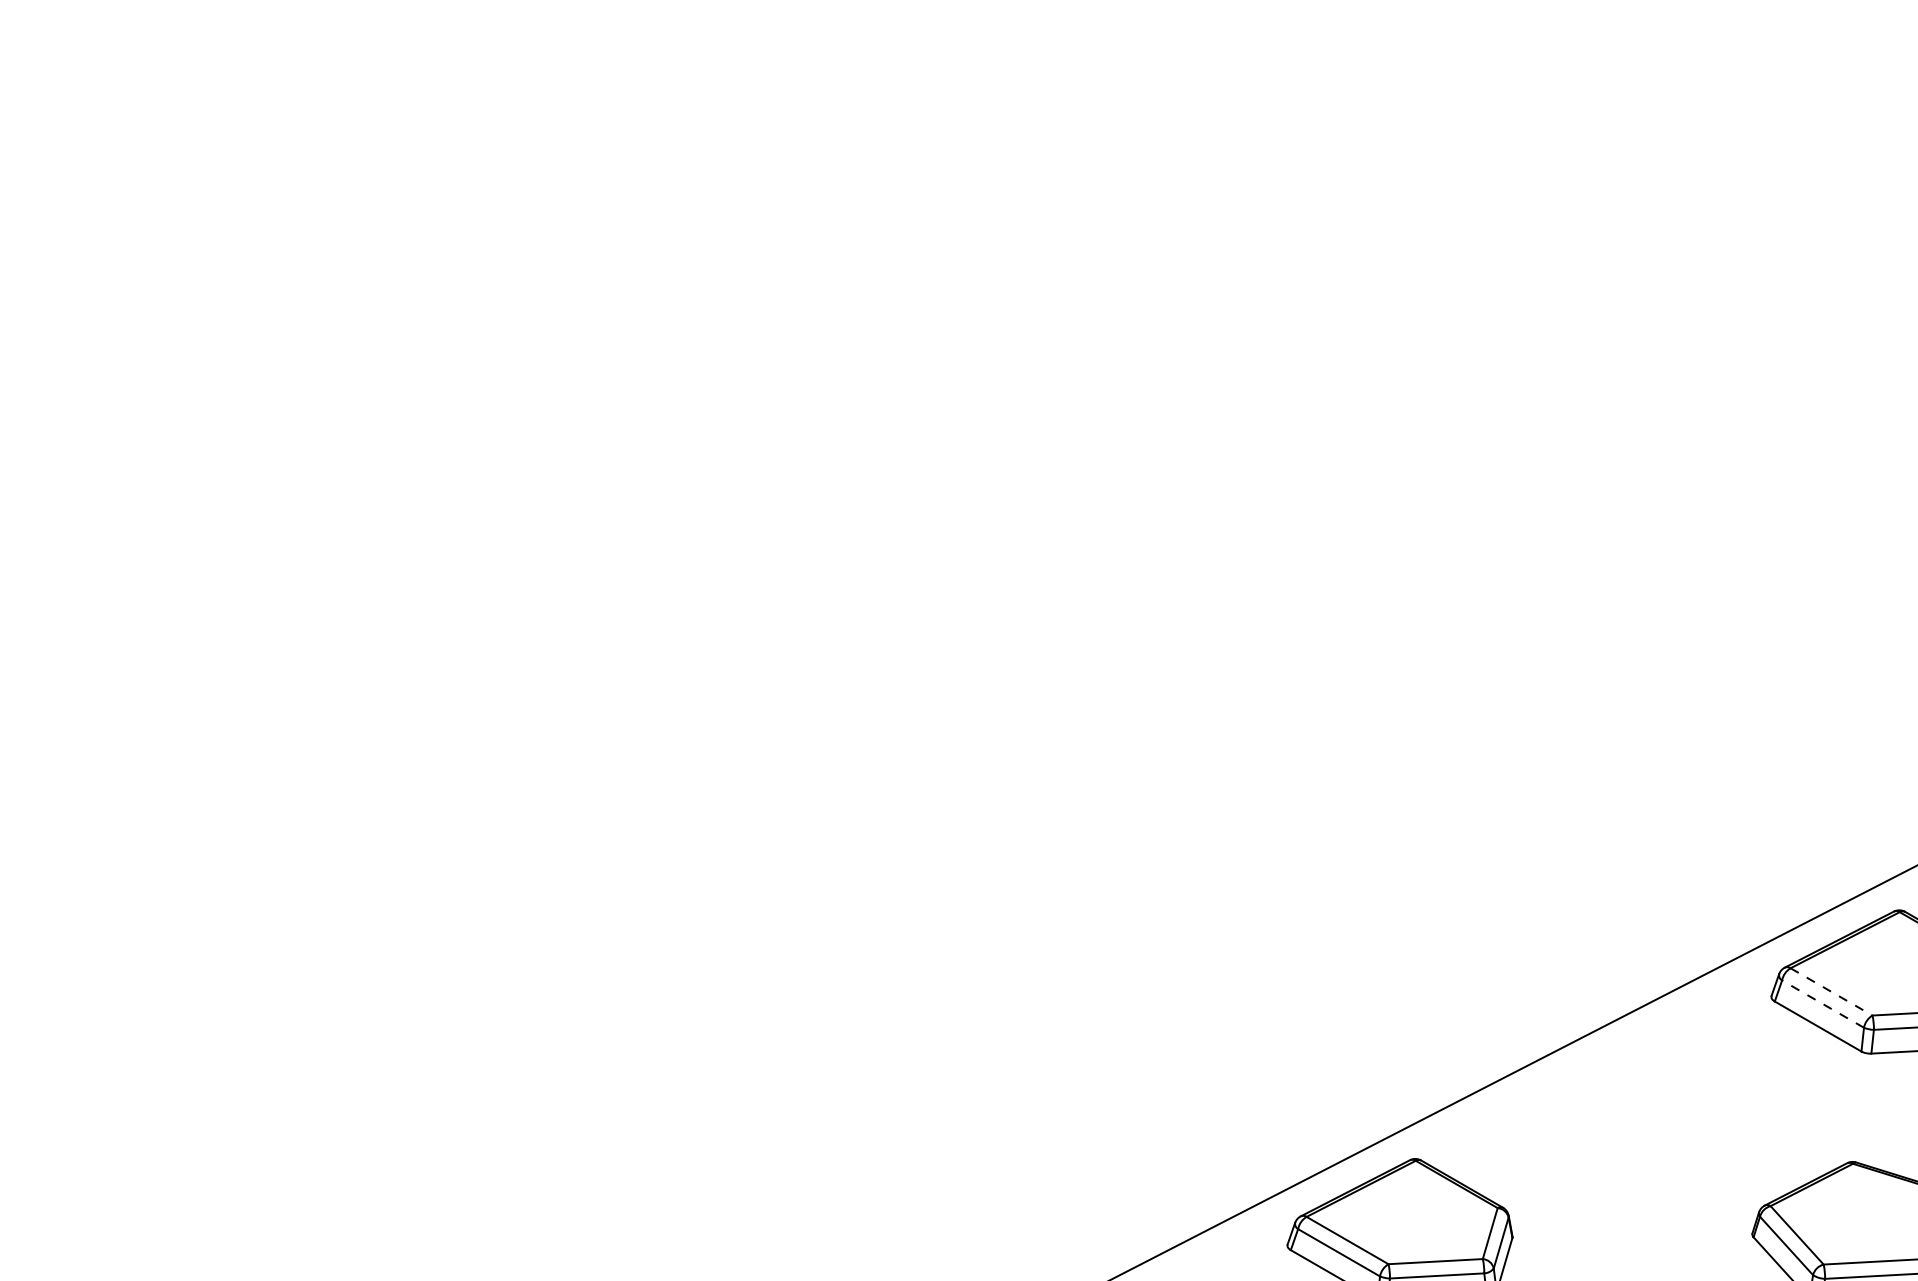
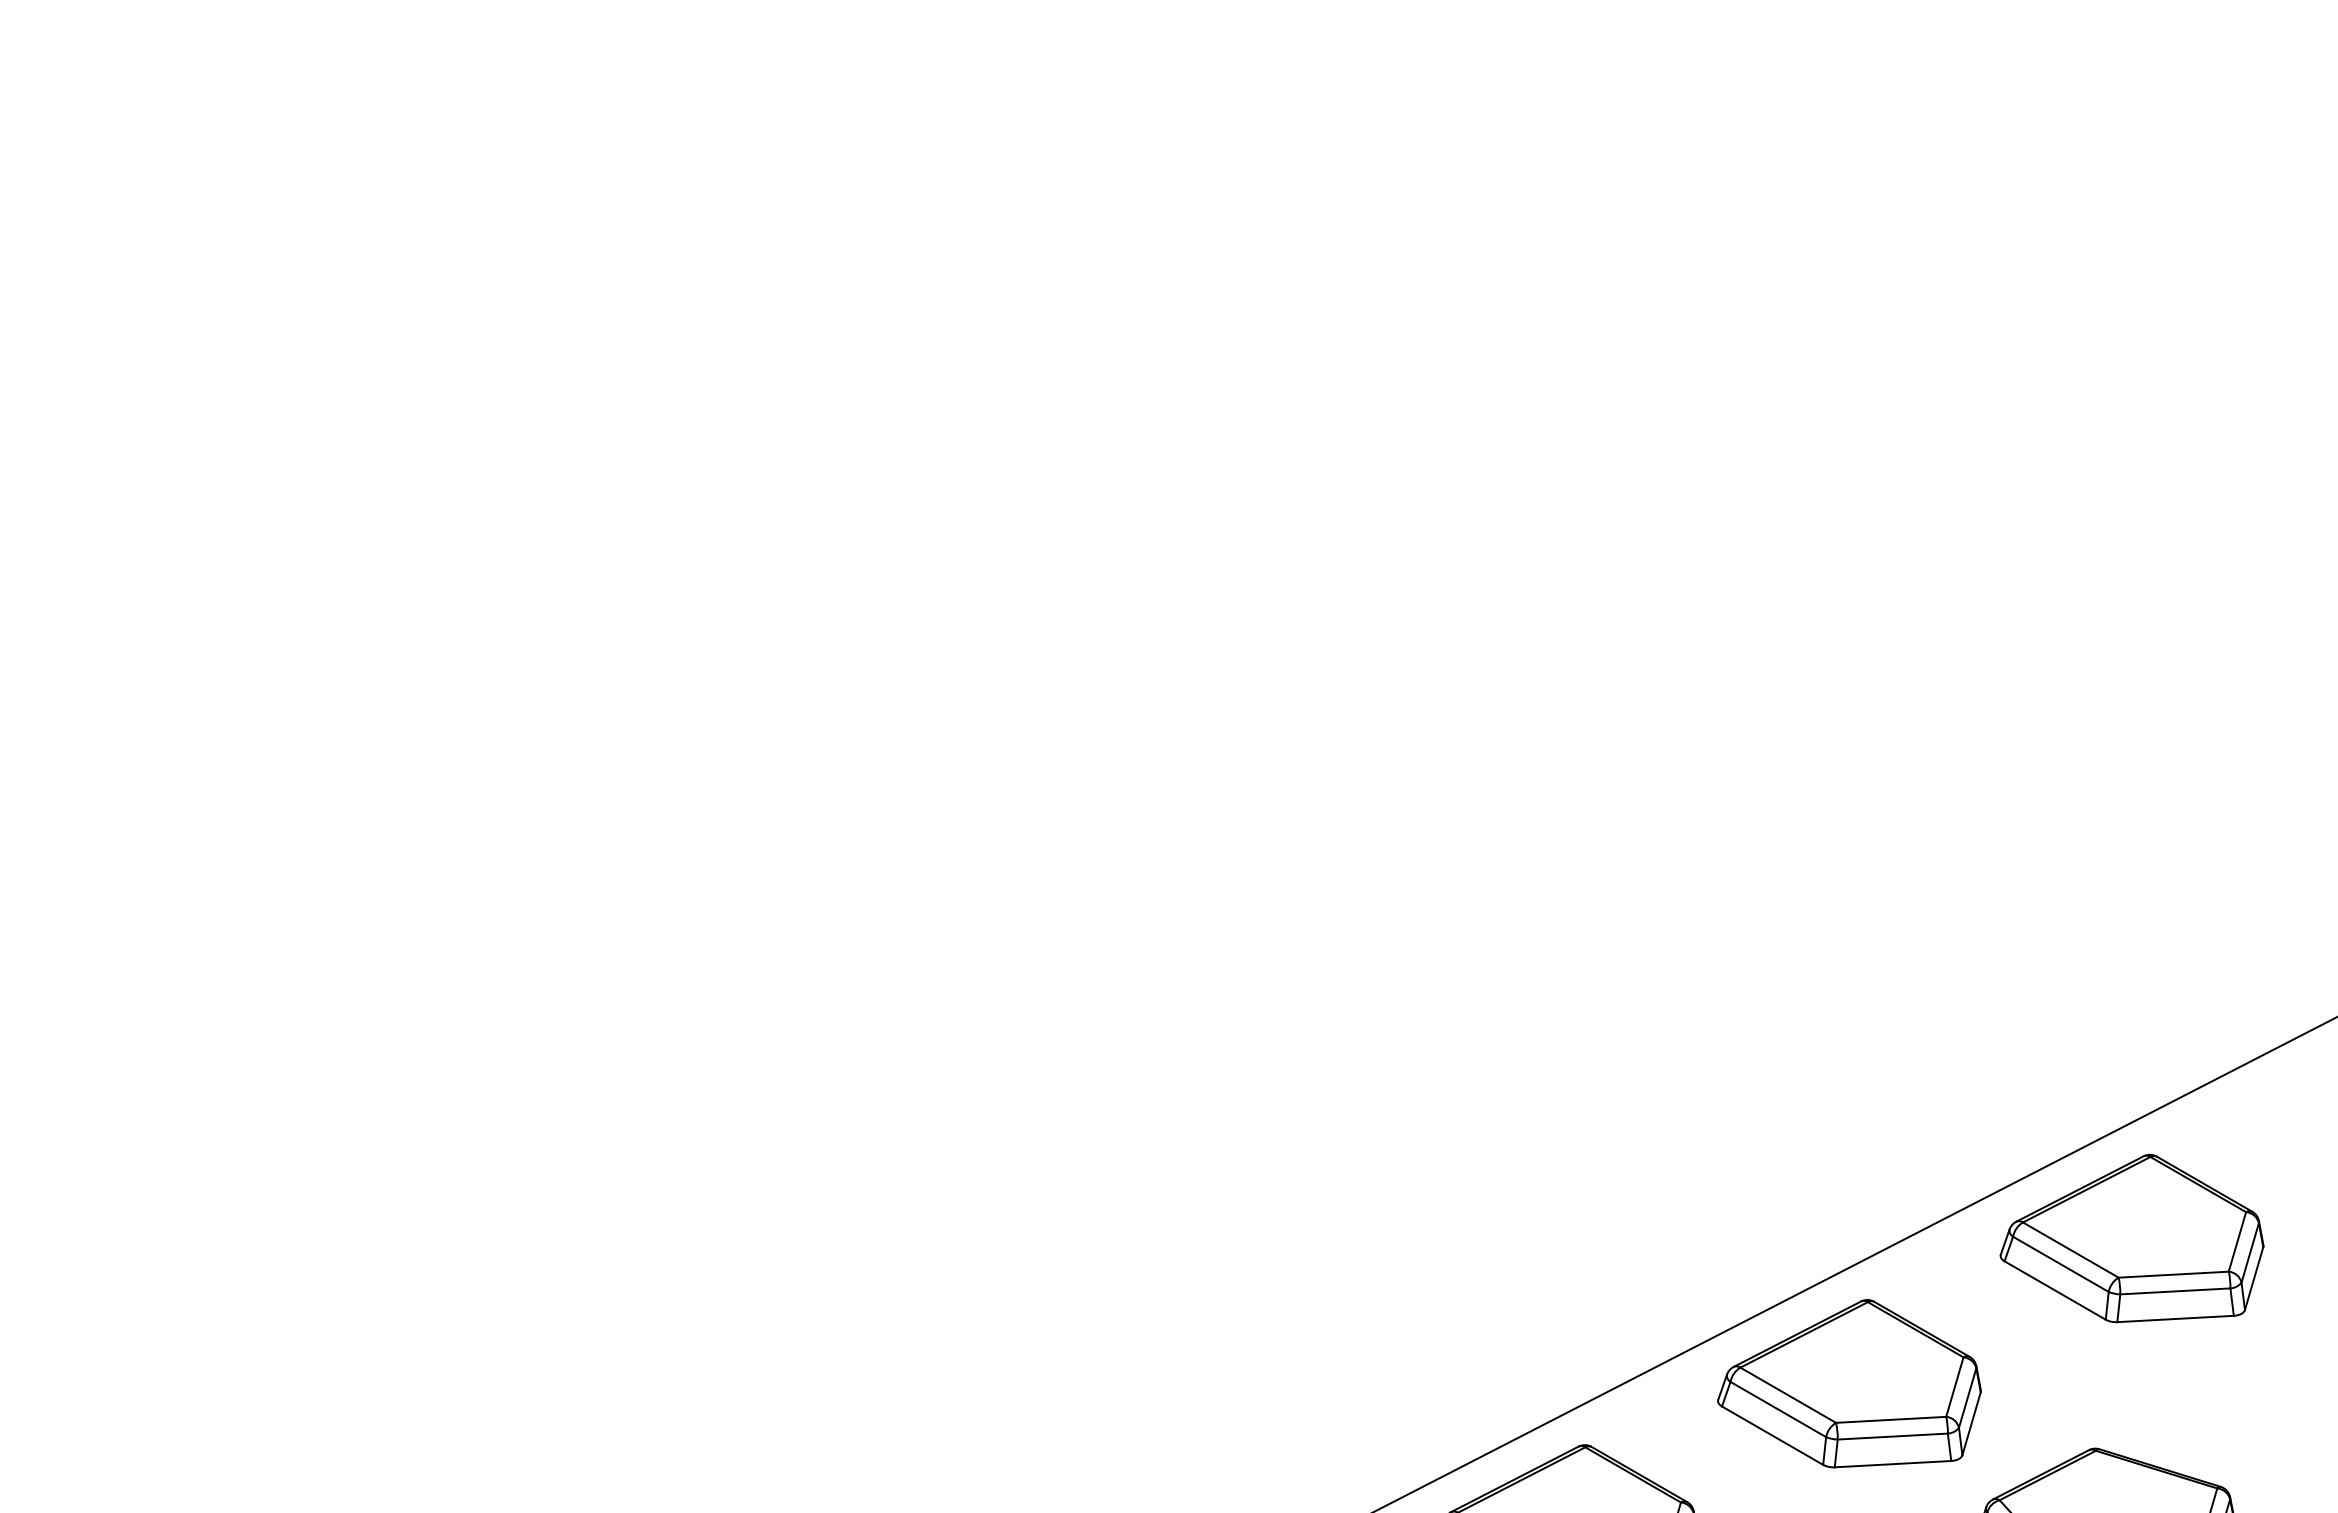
line: (1832, 992) -> (2071, 1250), dashed -> solid
line: (1822, 1004) -> (2060, 1264), dashed -> solid
part: (1642, 1106) -> (1849, 1383), added

